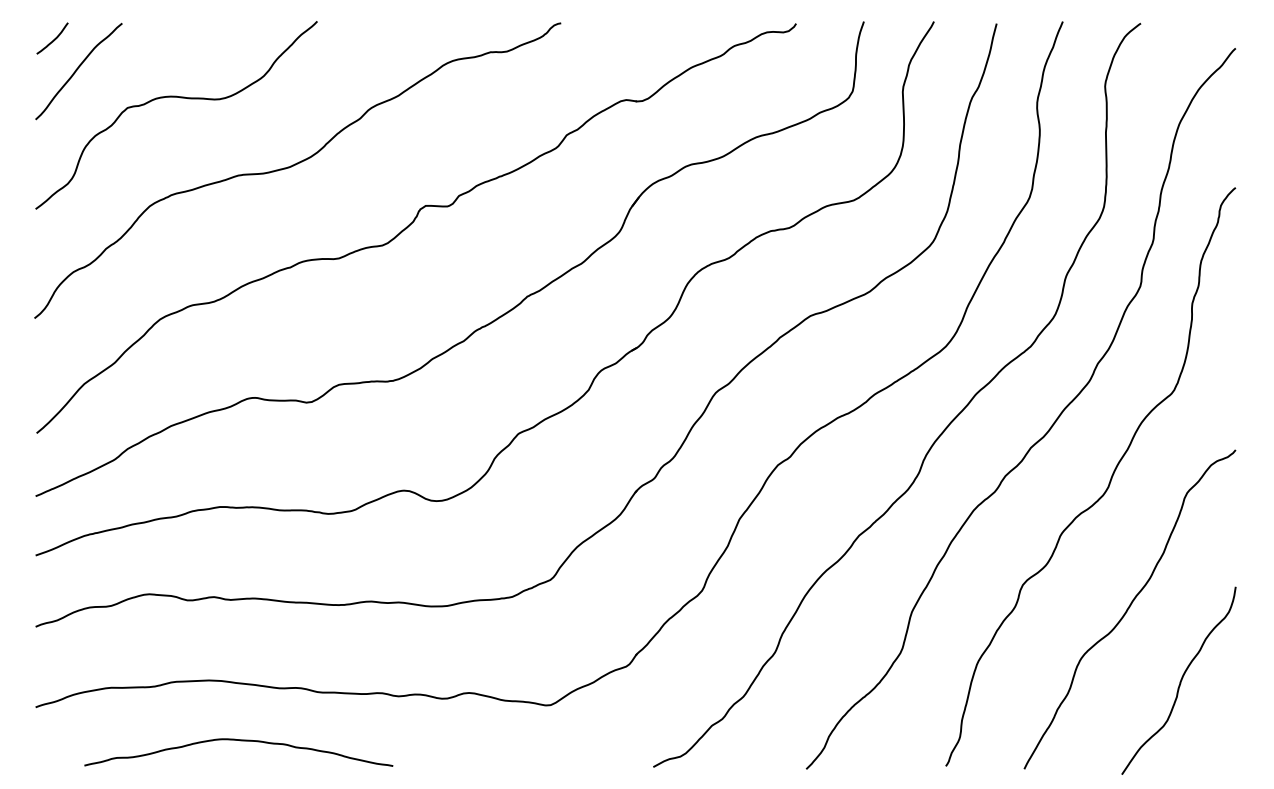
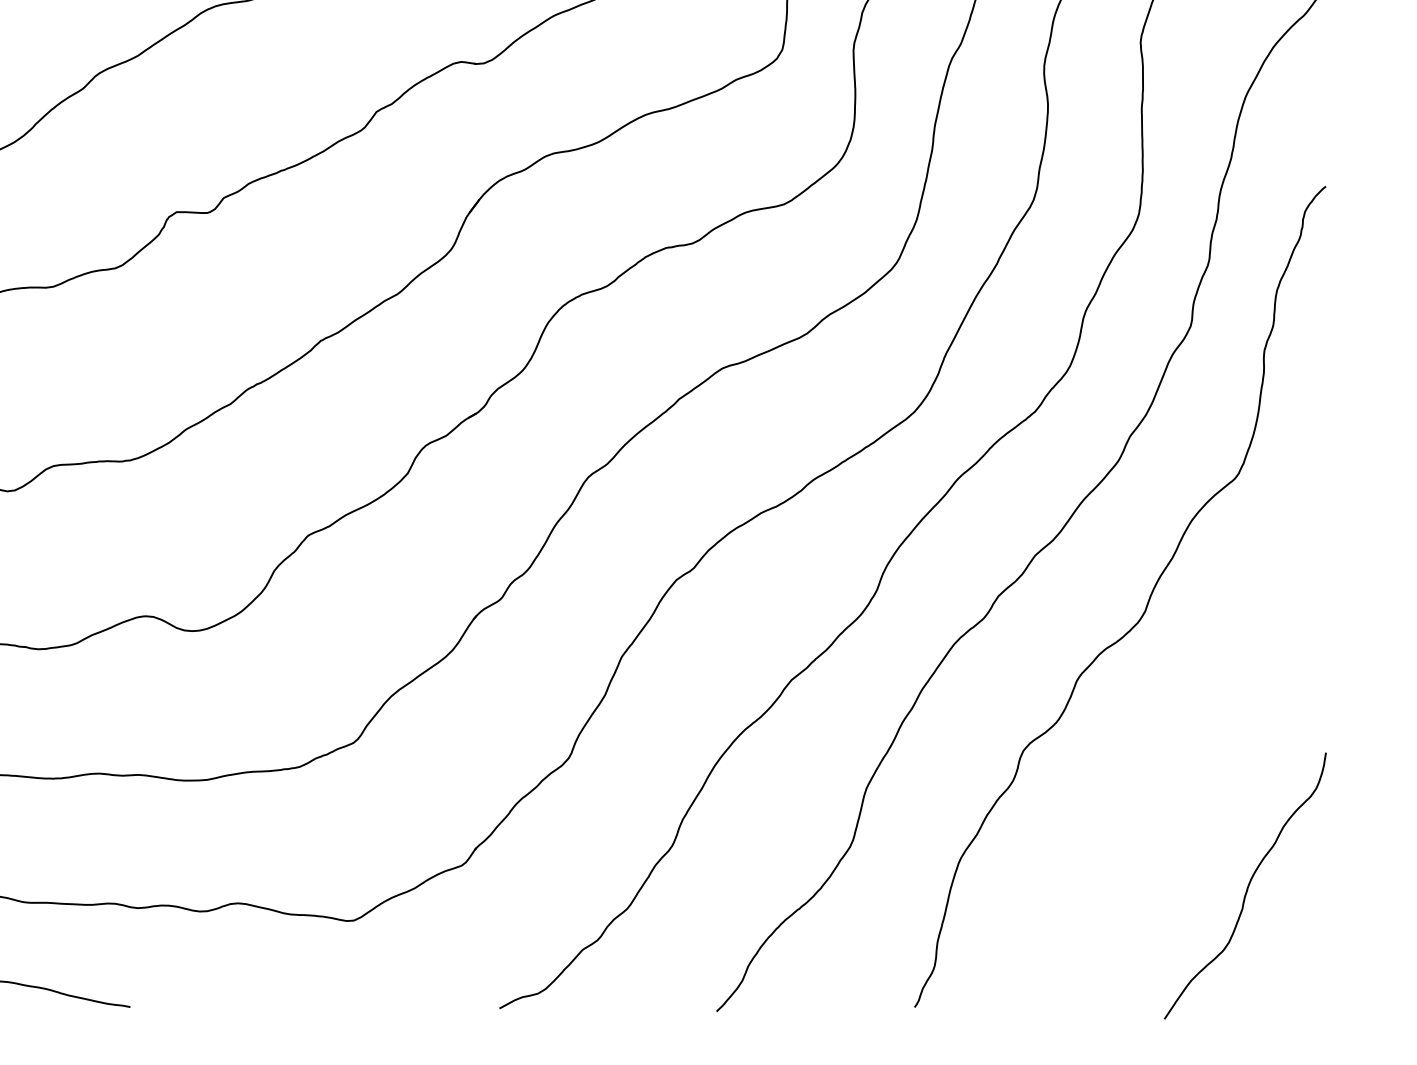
curve: (1129, 608) -> (1175, 783), removed

